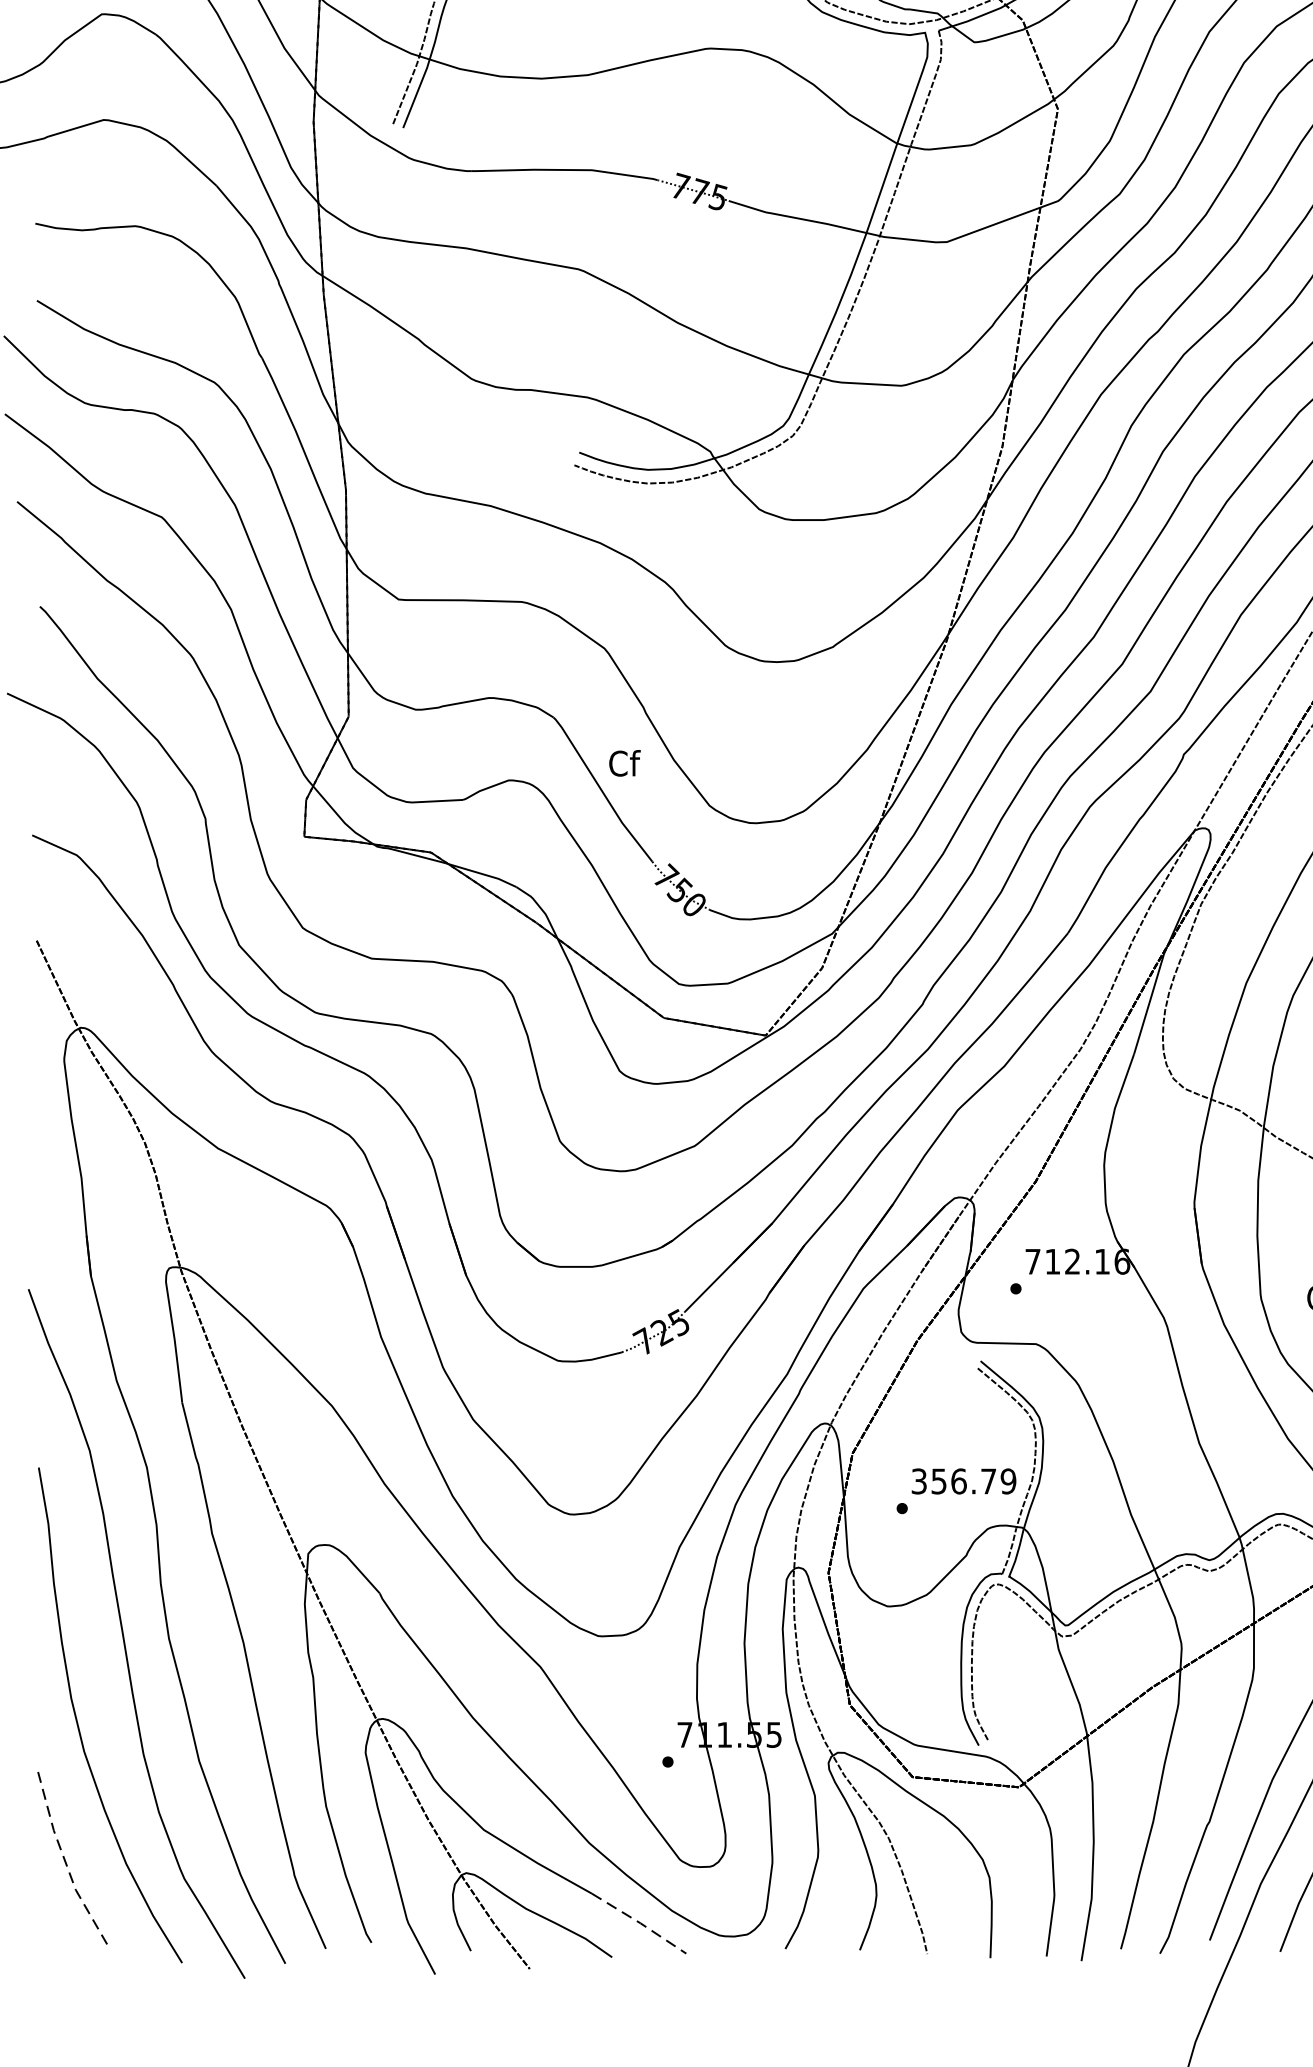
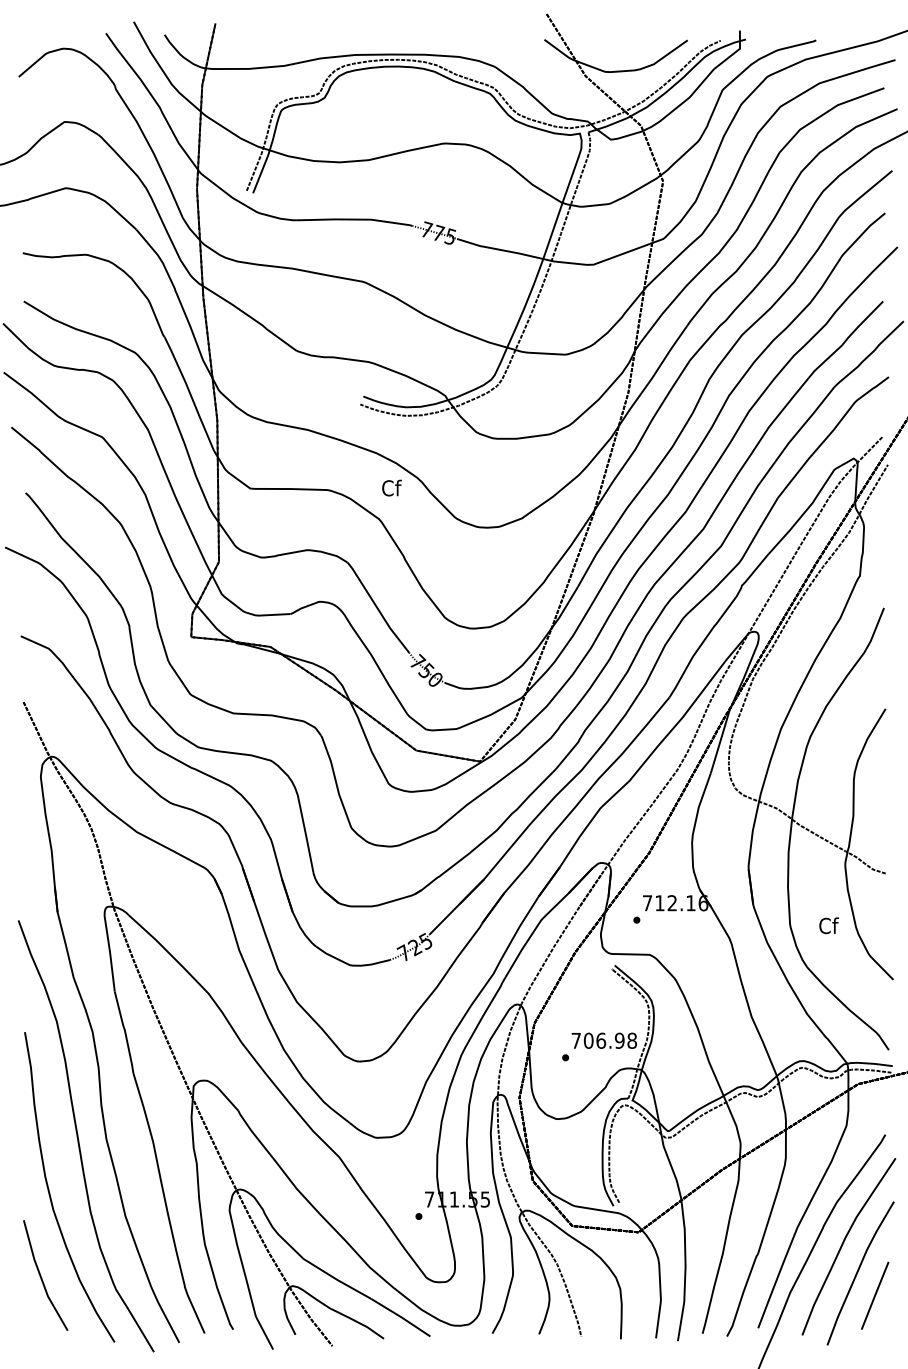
text: (624, 762) -> (391, 487), moved
text: (964, 1480) -> (604, 1040), 356.79 -> 706.98
line: (63, 1859) -> (40, 1277), dashed -> solid
line: (640, 1923) -> (401, 1317), dashed -> solid

